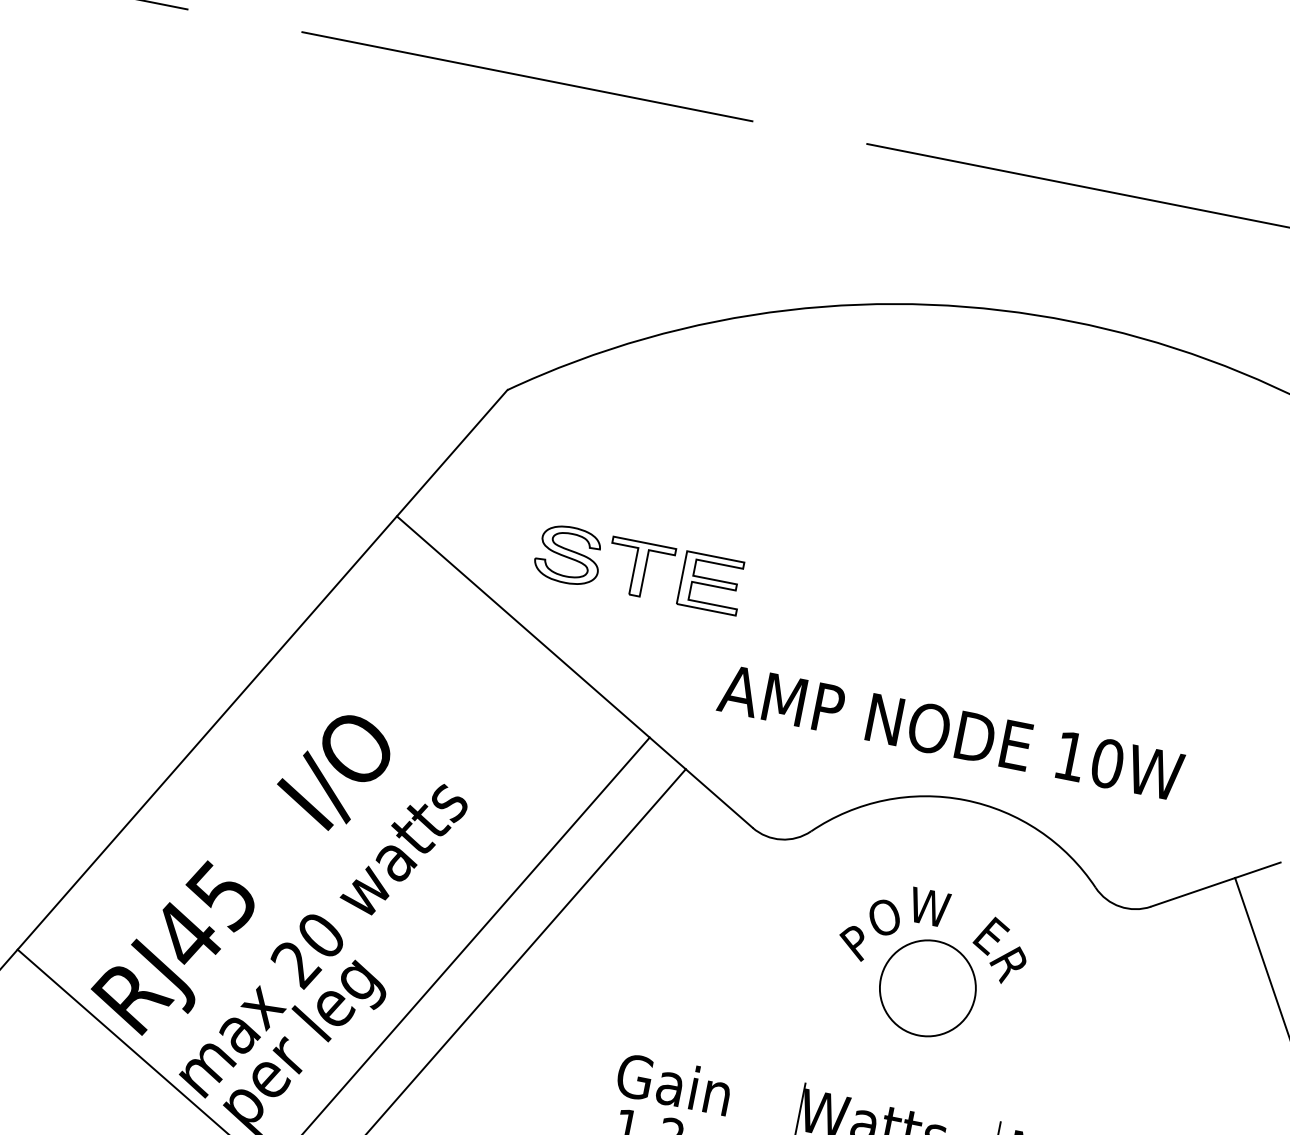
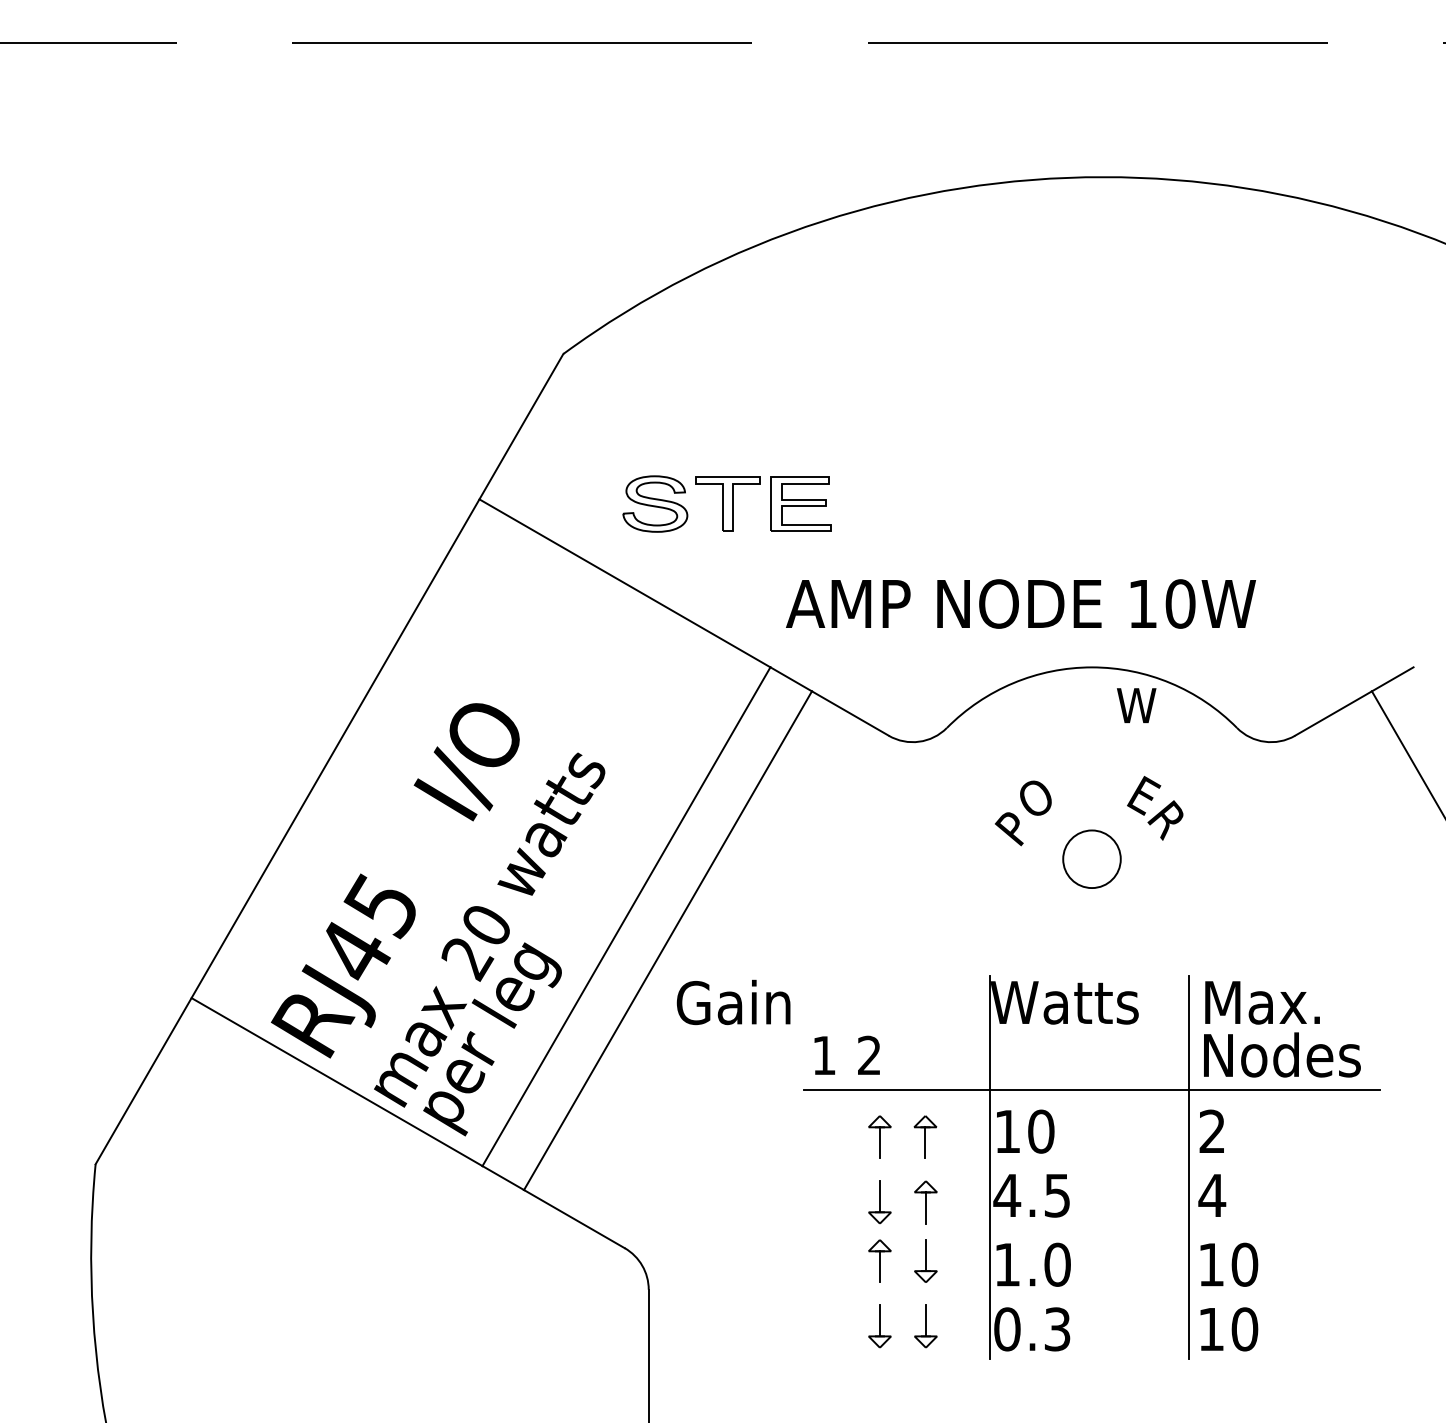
text: (950, 732) -> (1020, 603), moved
text: (929, 907) -> (1136, 705), moved
circle: (927, 988) -> (1091, 859), size x0.6
text: (673, 1084) -> (733, 1002), moved

